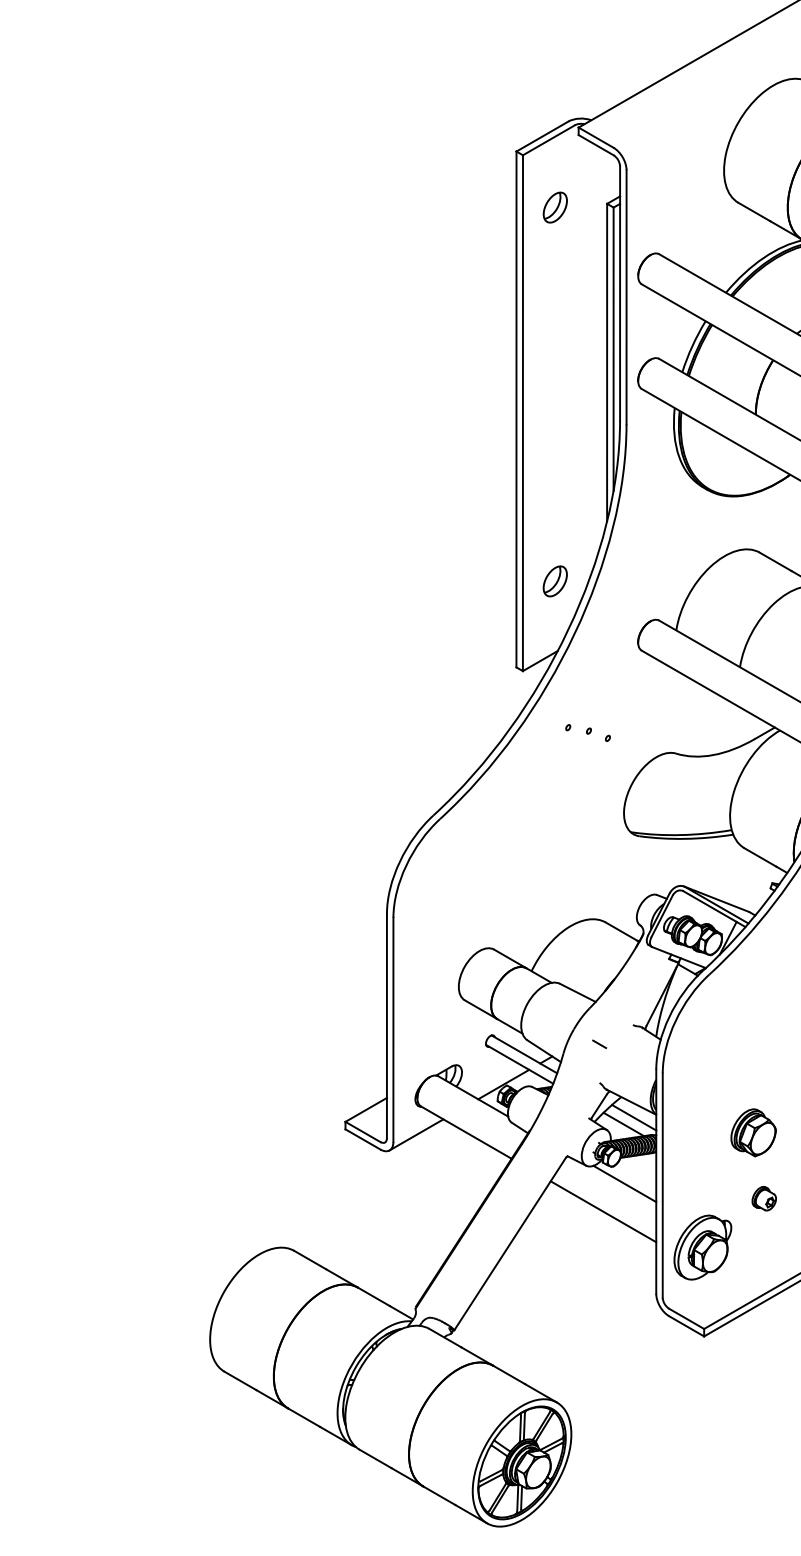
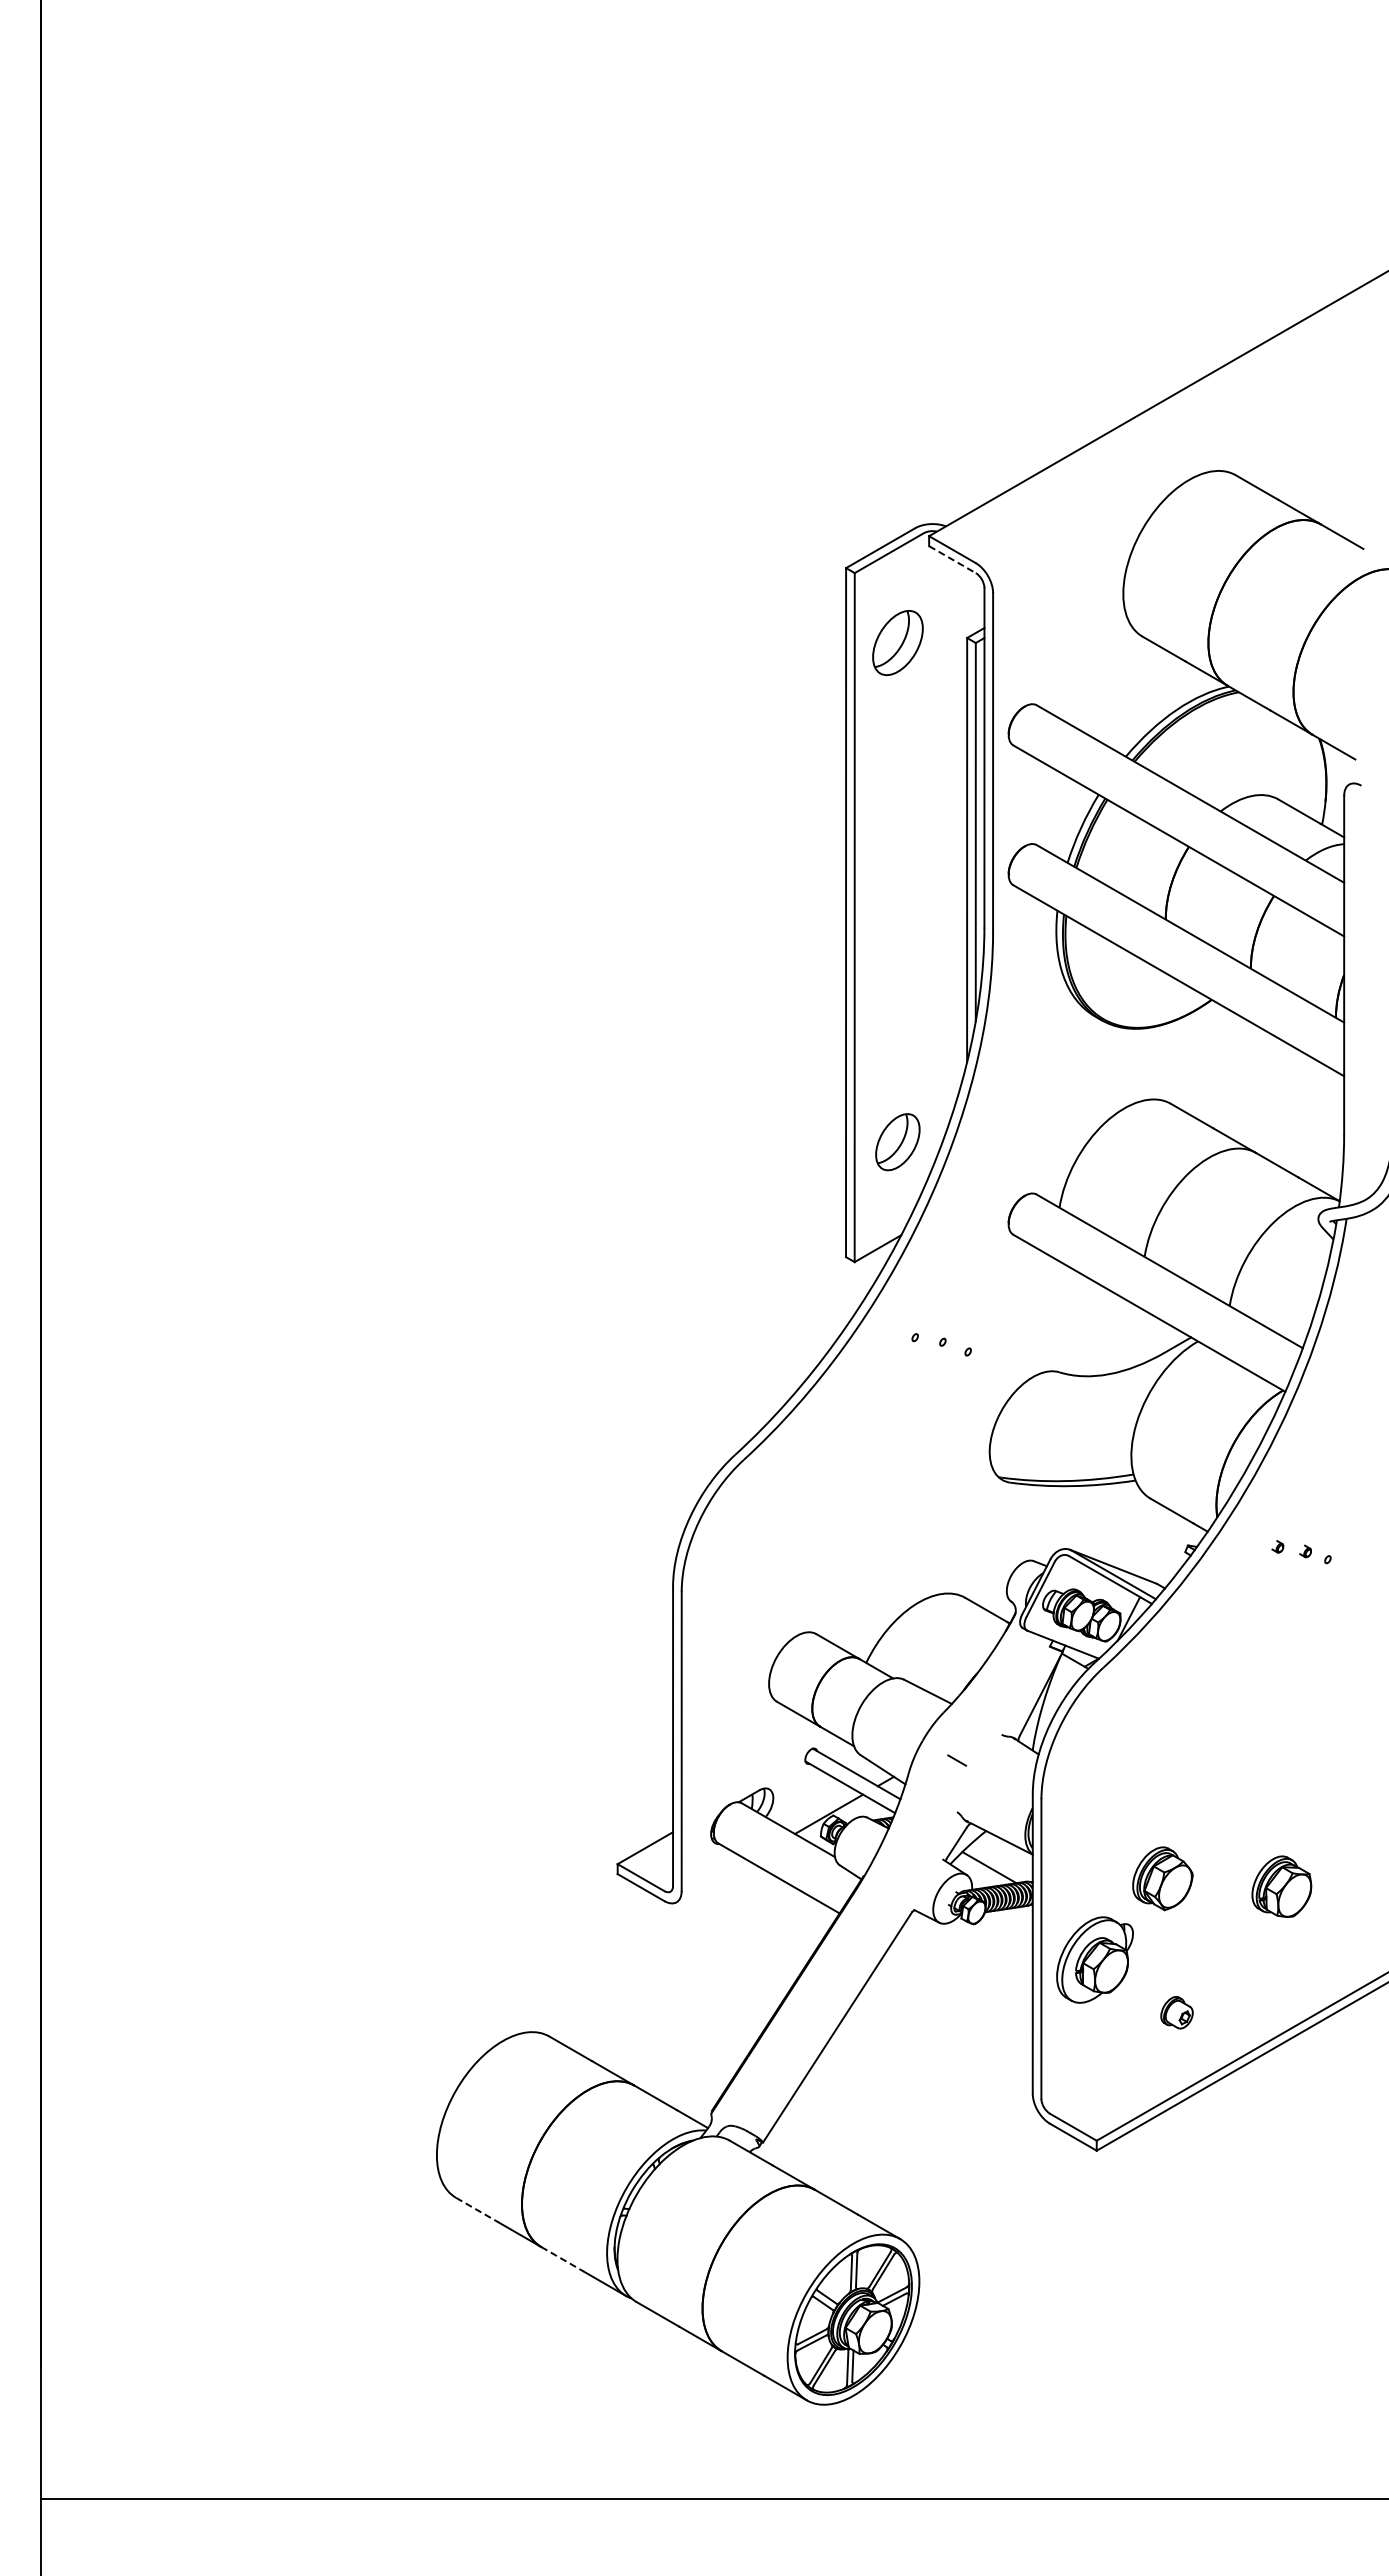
line: (596, 145) -> (952, 559), solid -> dashed
part: (554, 207) -> (897, 642), size x1.6
part: (554, 581) -> (897, 1142), size x1.4
line: (633, 1117) -> (1002, 1858), removed
line: (416, 1134) -> (712, 1881), removed
line: (624, 1183) -> (990, 1946), removed
part: (763, 1198) -> (1176, 2012), moved
line: (602, 1211) -> (961, 1983), removed
part: (702, 1247) -> (1094, 1959), moved
line: (240, 1381) -> (477, 2210), solid -> dashed
line: (304, 1417) -> (562, 2259), solid -> dashed

